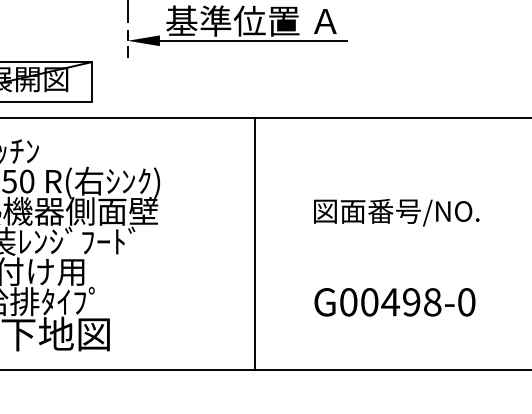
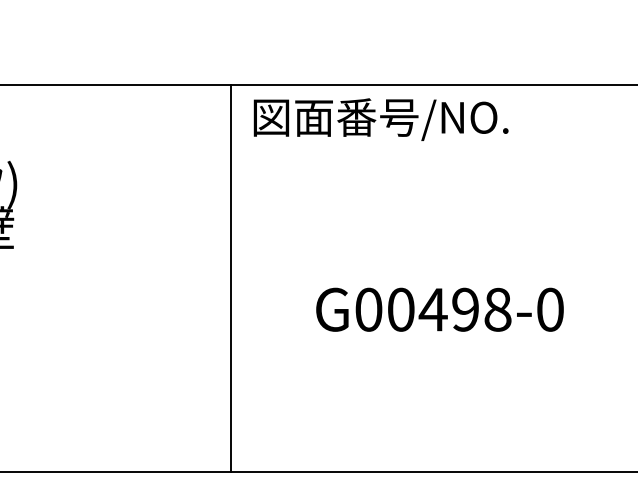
text: (396, 212) -> (380, 119), moved
line: (255, 243) -> (231, 277), moved
text: (394, 302) -> (439, 310), moved

